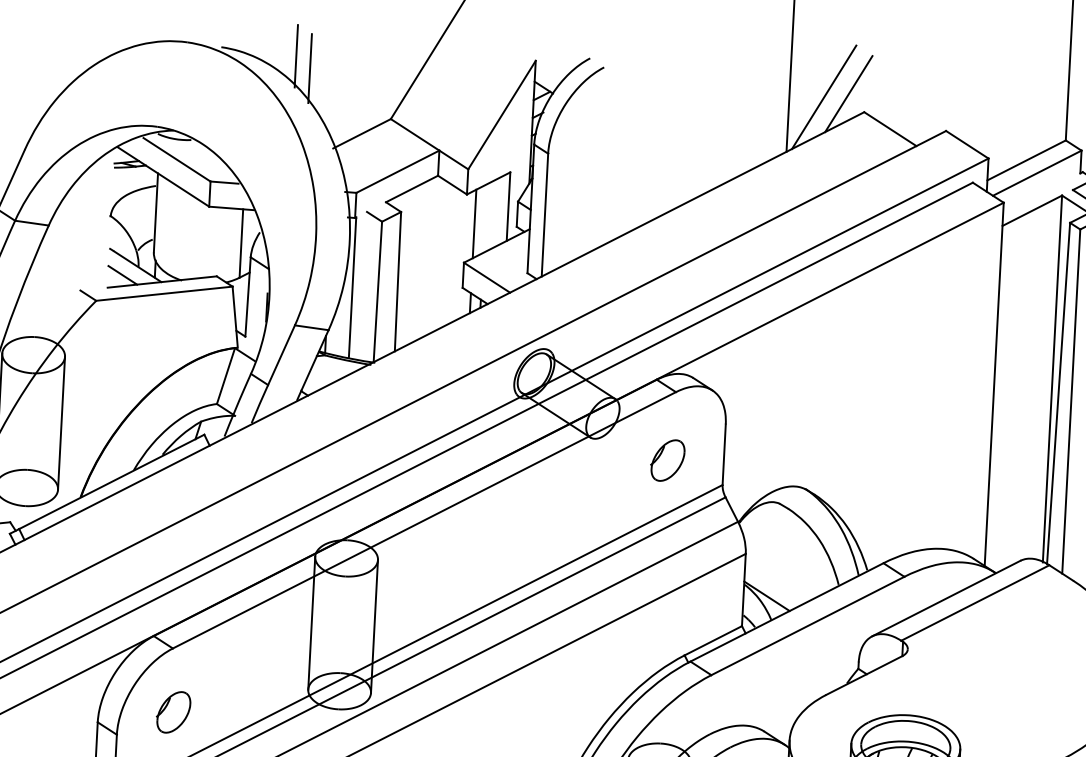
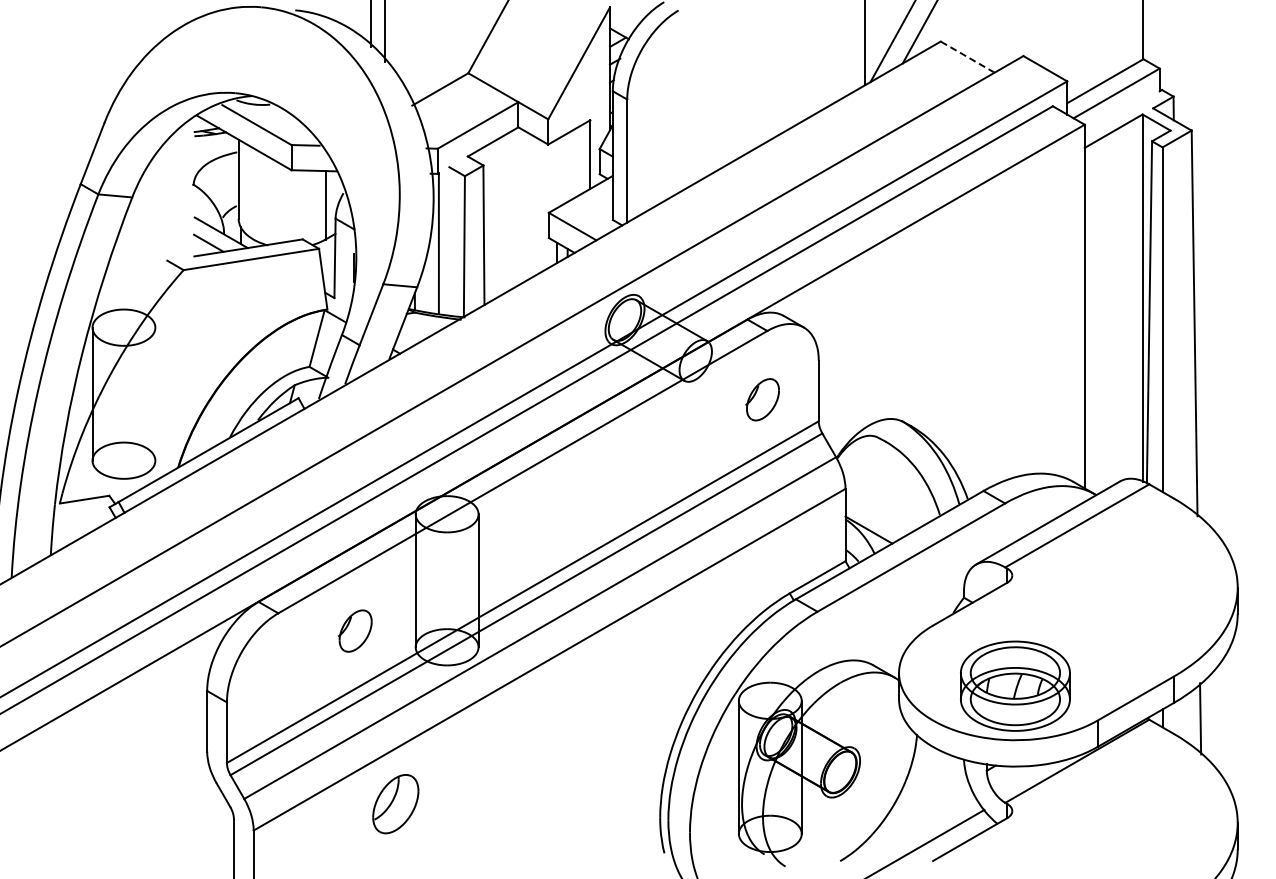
line: (890, 128) -> (967, 56), solid -> dashed
line: (474, 223) -> (557, 173), removed
line: (61, 422) -> (155, 393), removed
part: (173, 711) -> (355, 630), moved

